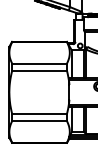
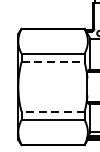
line: (40, 70) -> (54, 61), solid -> dashed
line: (39, 113) -> (52, 111), solid -> dashed

